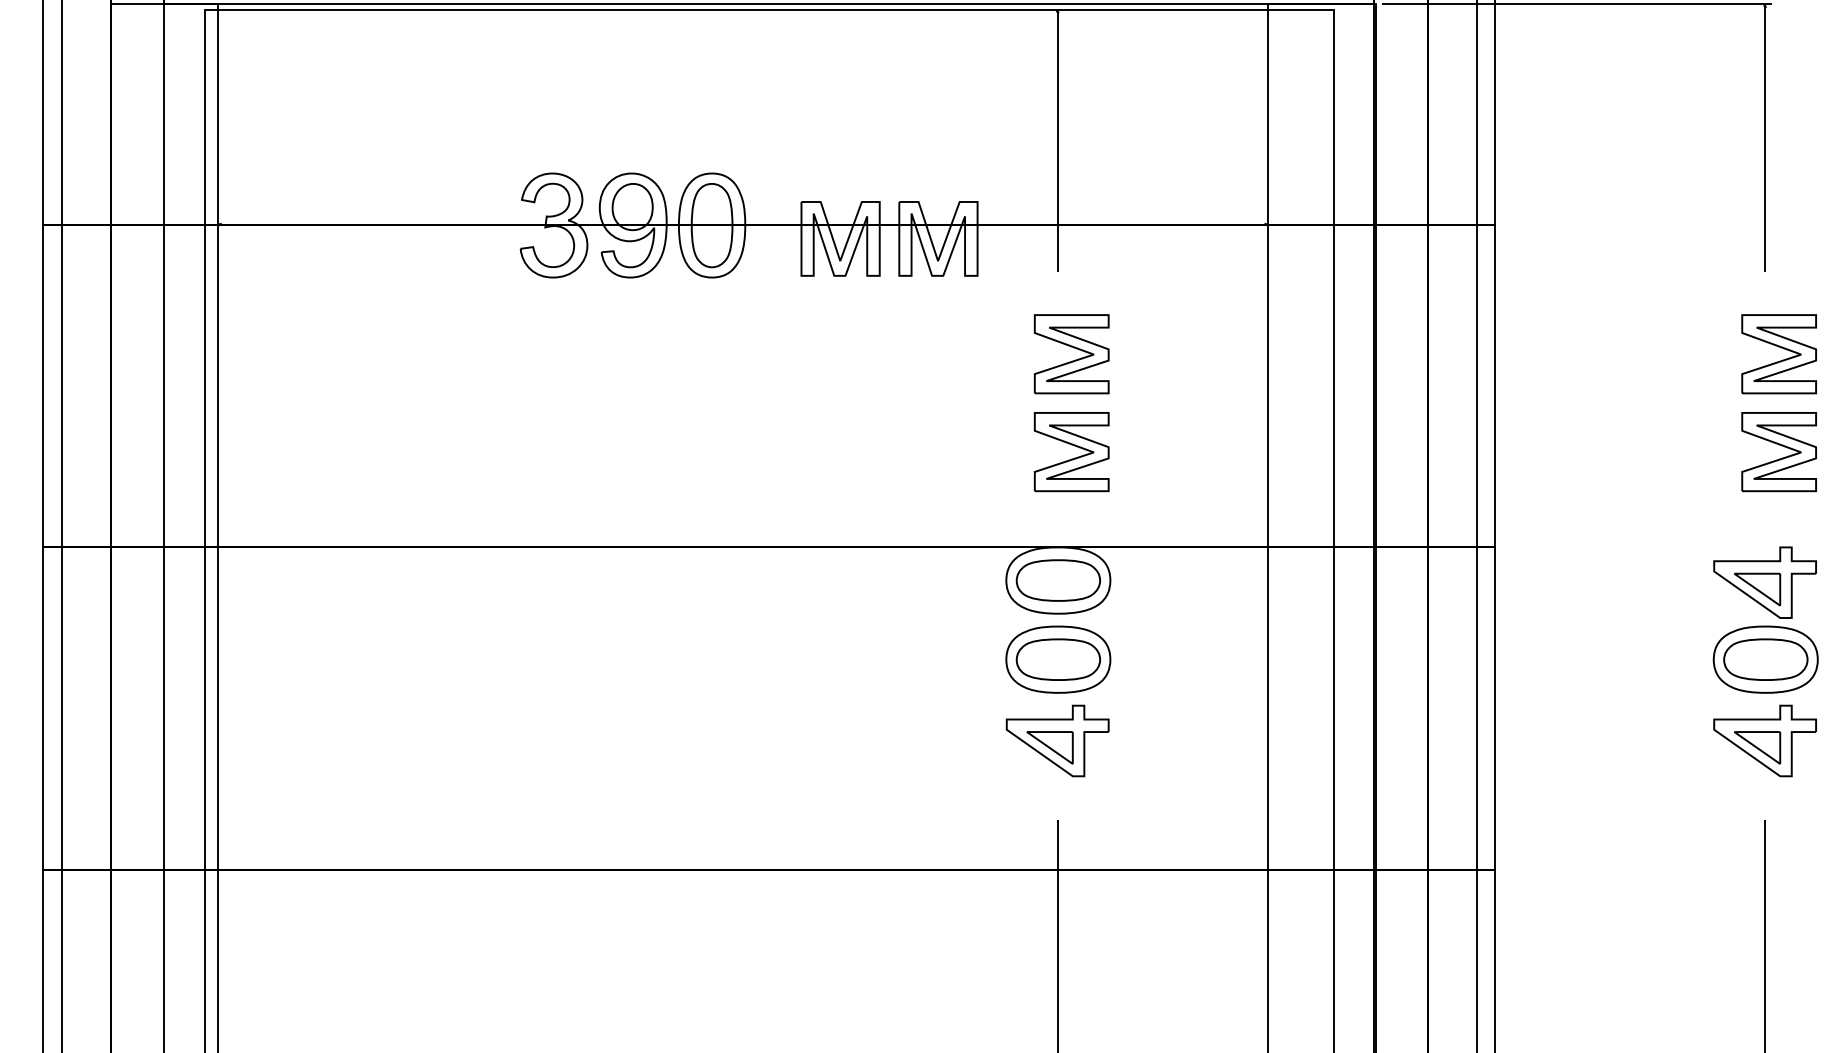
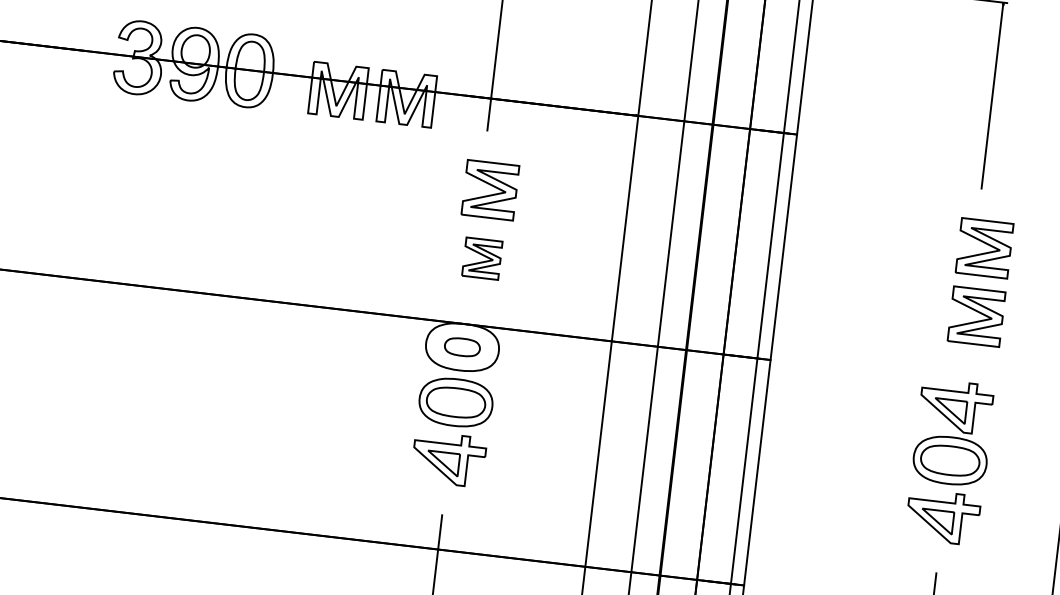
part: (1071, 452) -> (482, 258), size x0.7
part: (1057, 580) -> (461, 347), size x0.6

